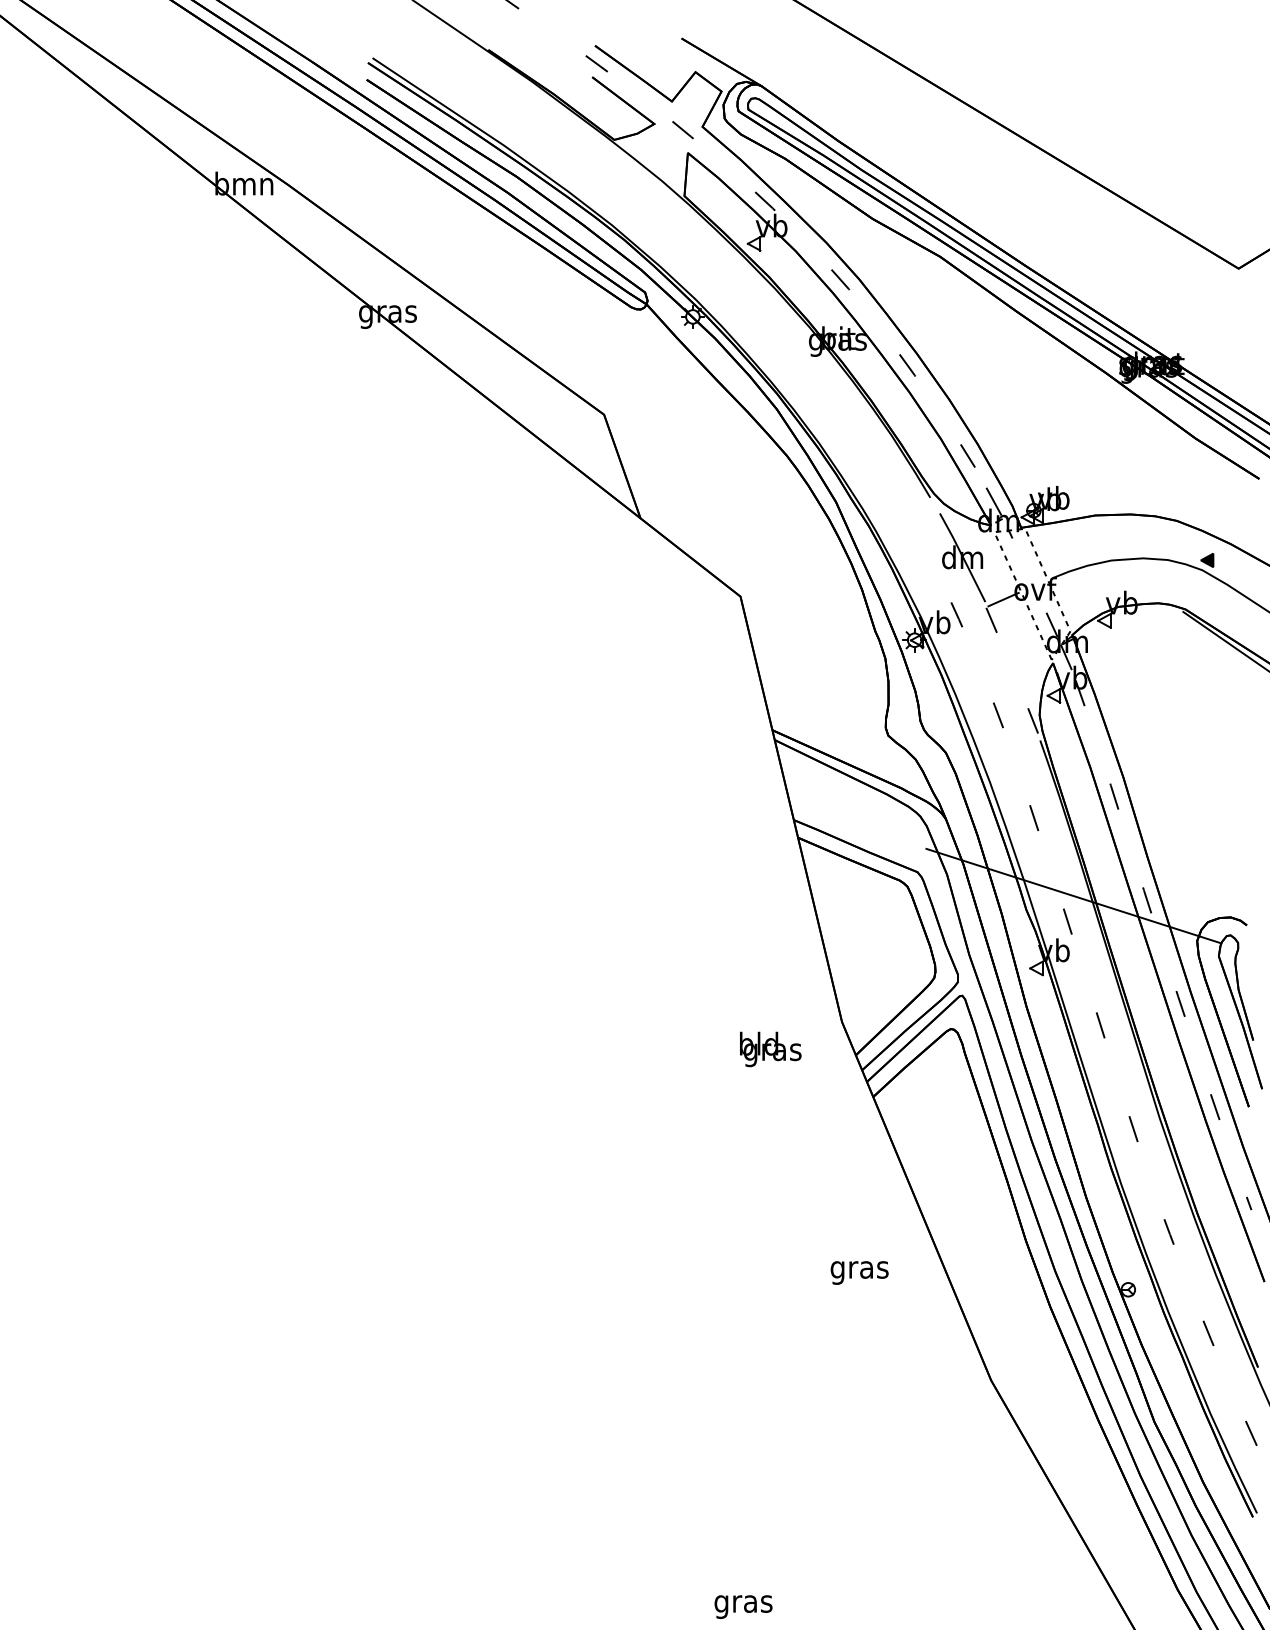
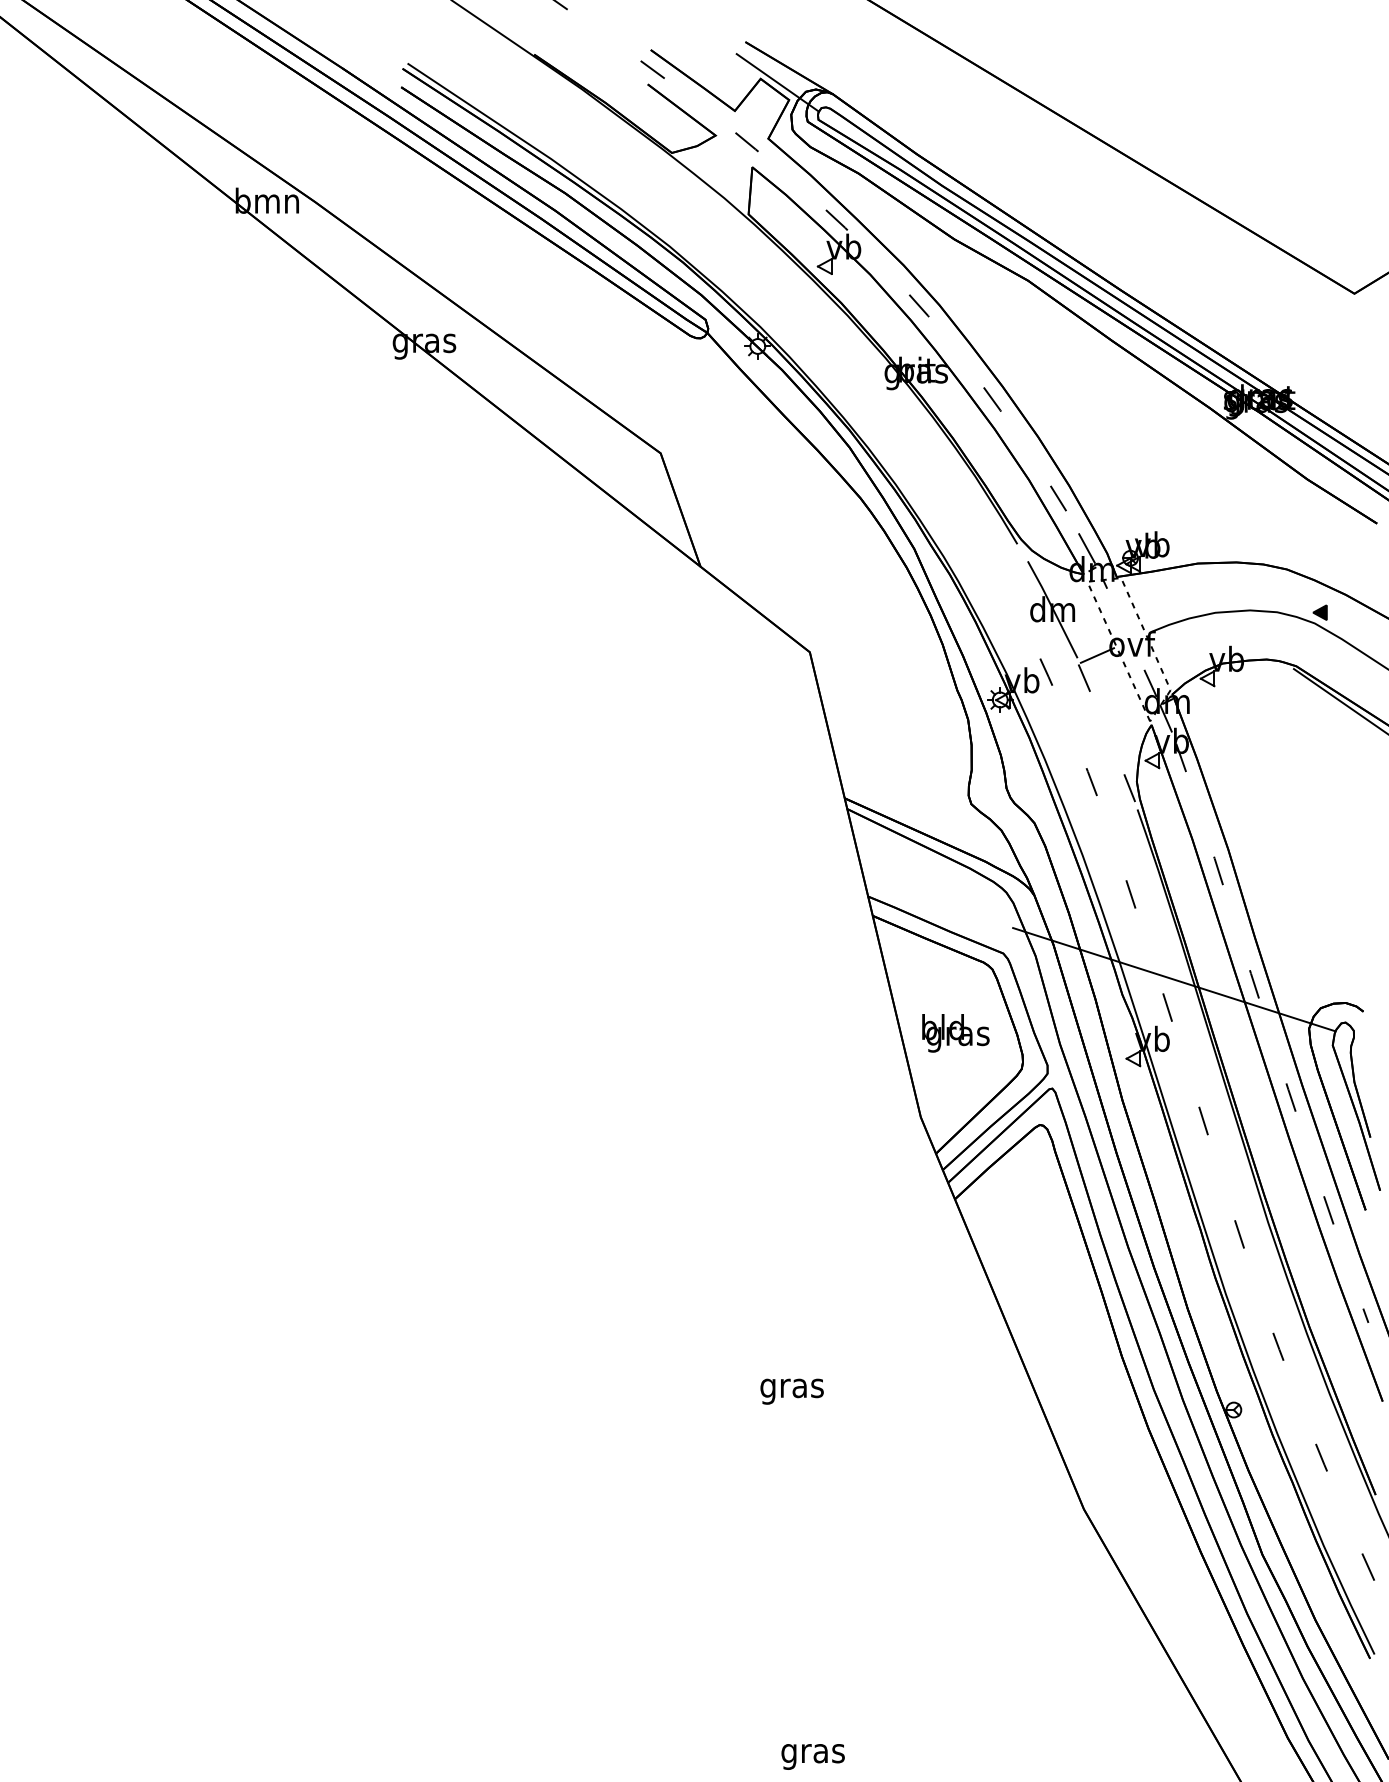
line: (710, 75) -> (777, 82), added
text: (770, 1049) -> (955, 1033), moved
text: (859, 1272) -> (791, 1391), moved

